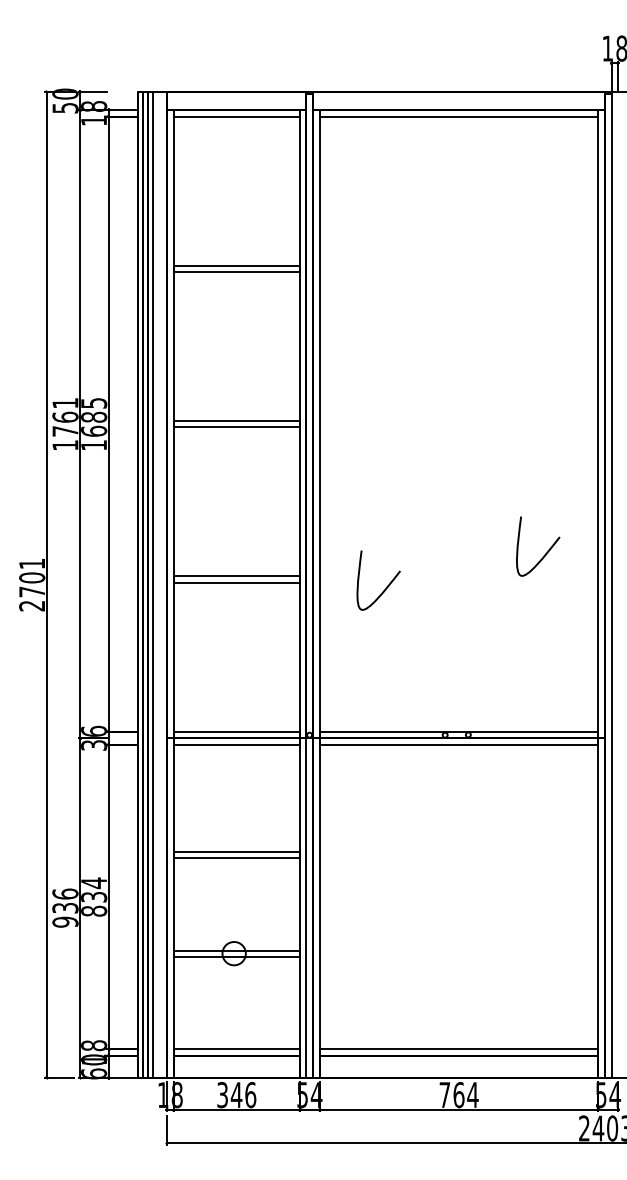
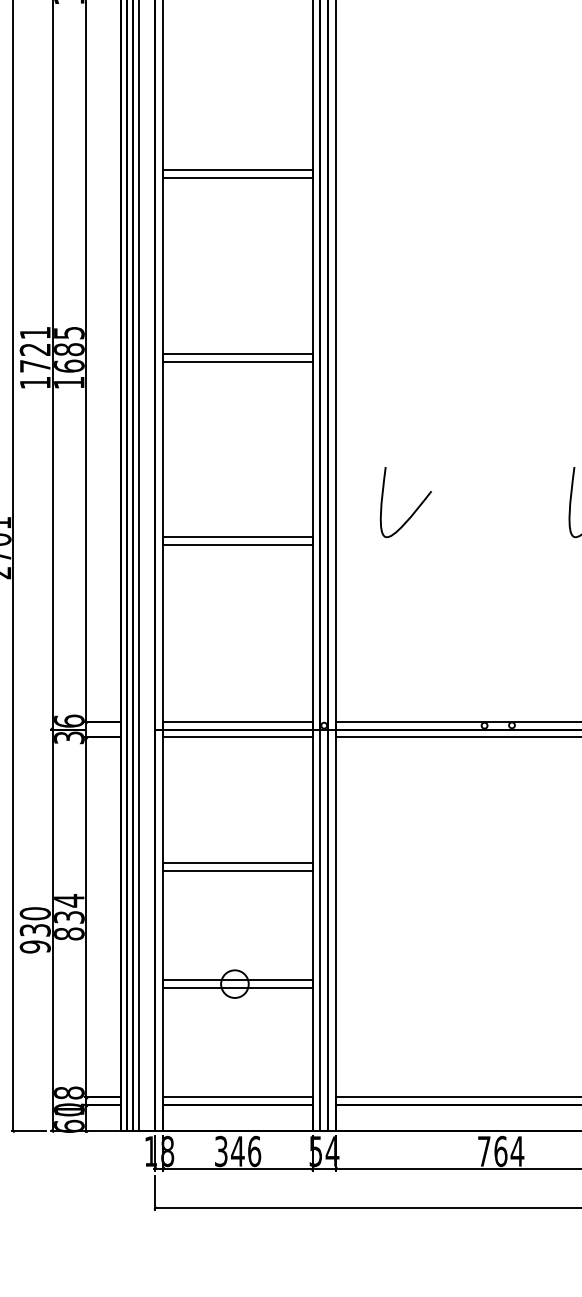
text: (65, 416) -> (35, 348), 1761 -> 1721
curve: (386, 586) -> (415, 509), moved
text: (65, 893) -> (35, 912), 936 -> 930

